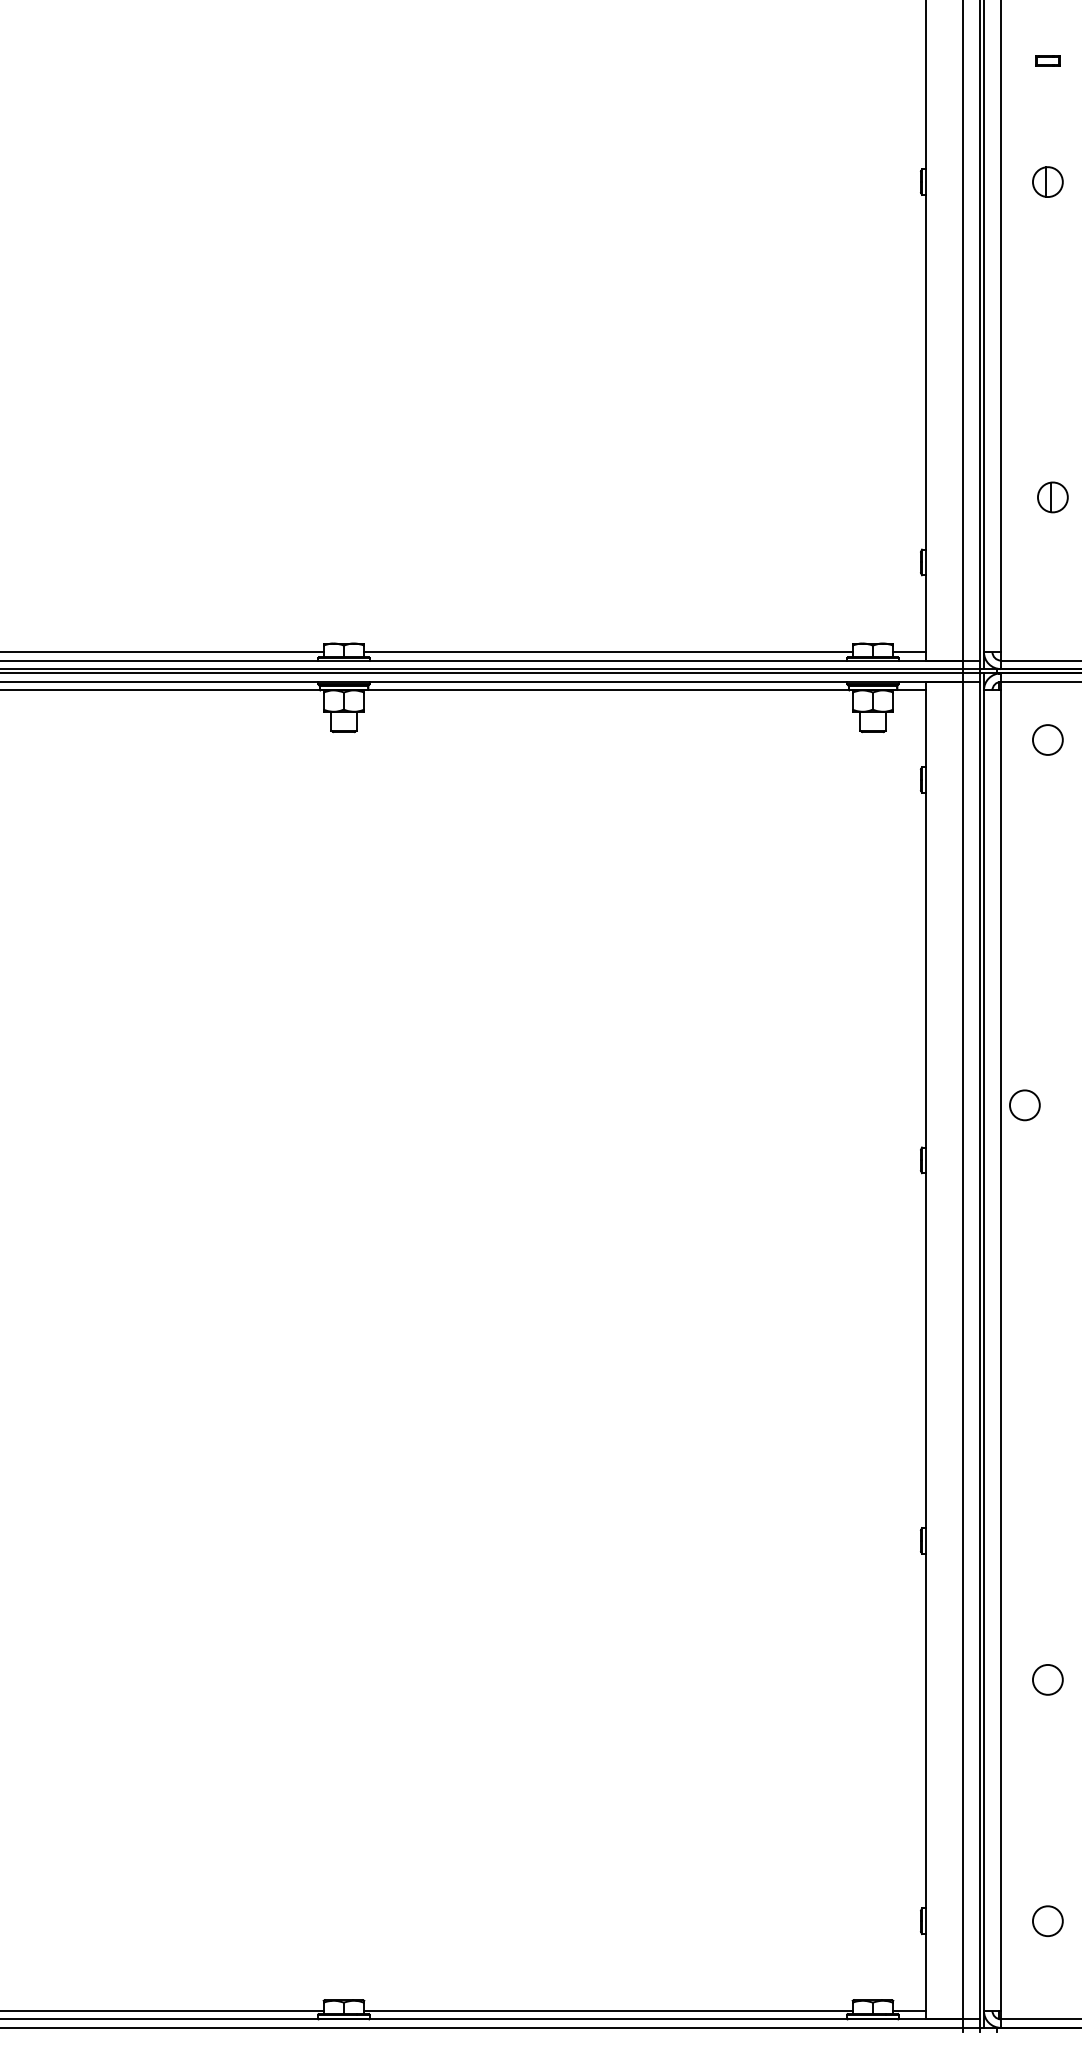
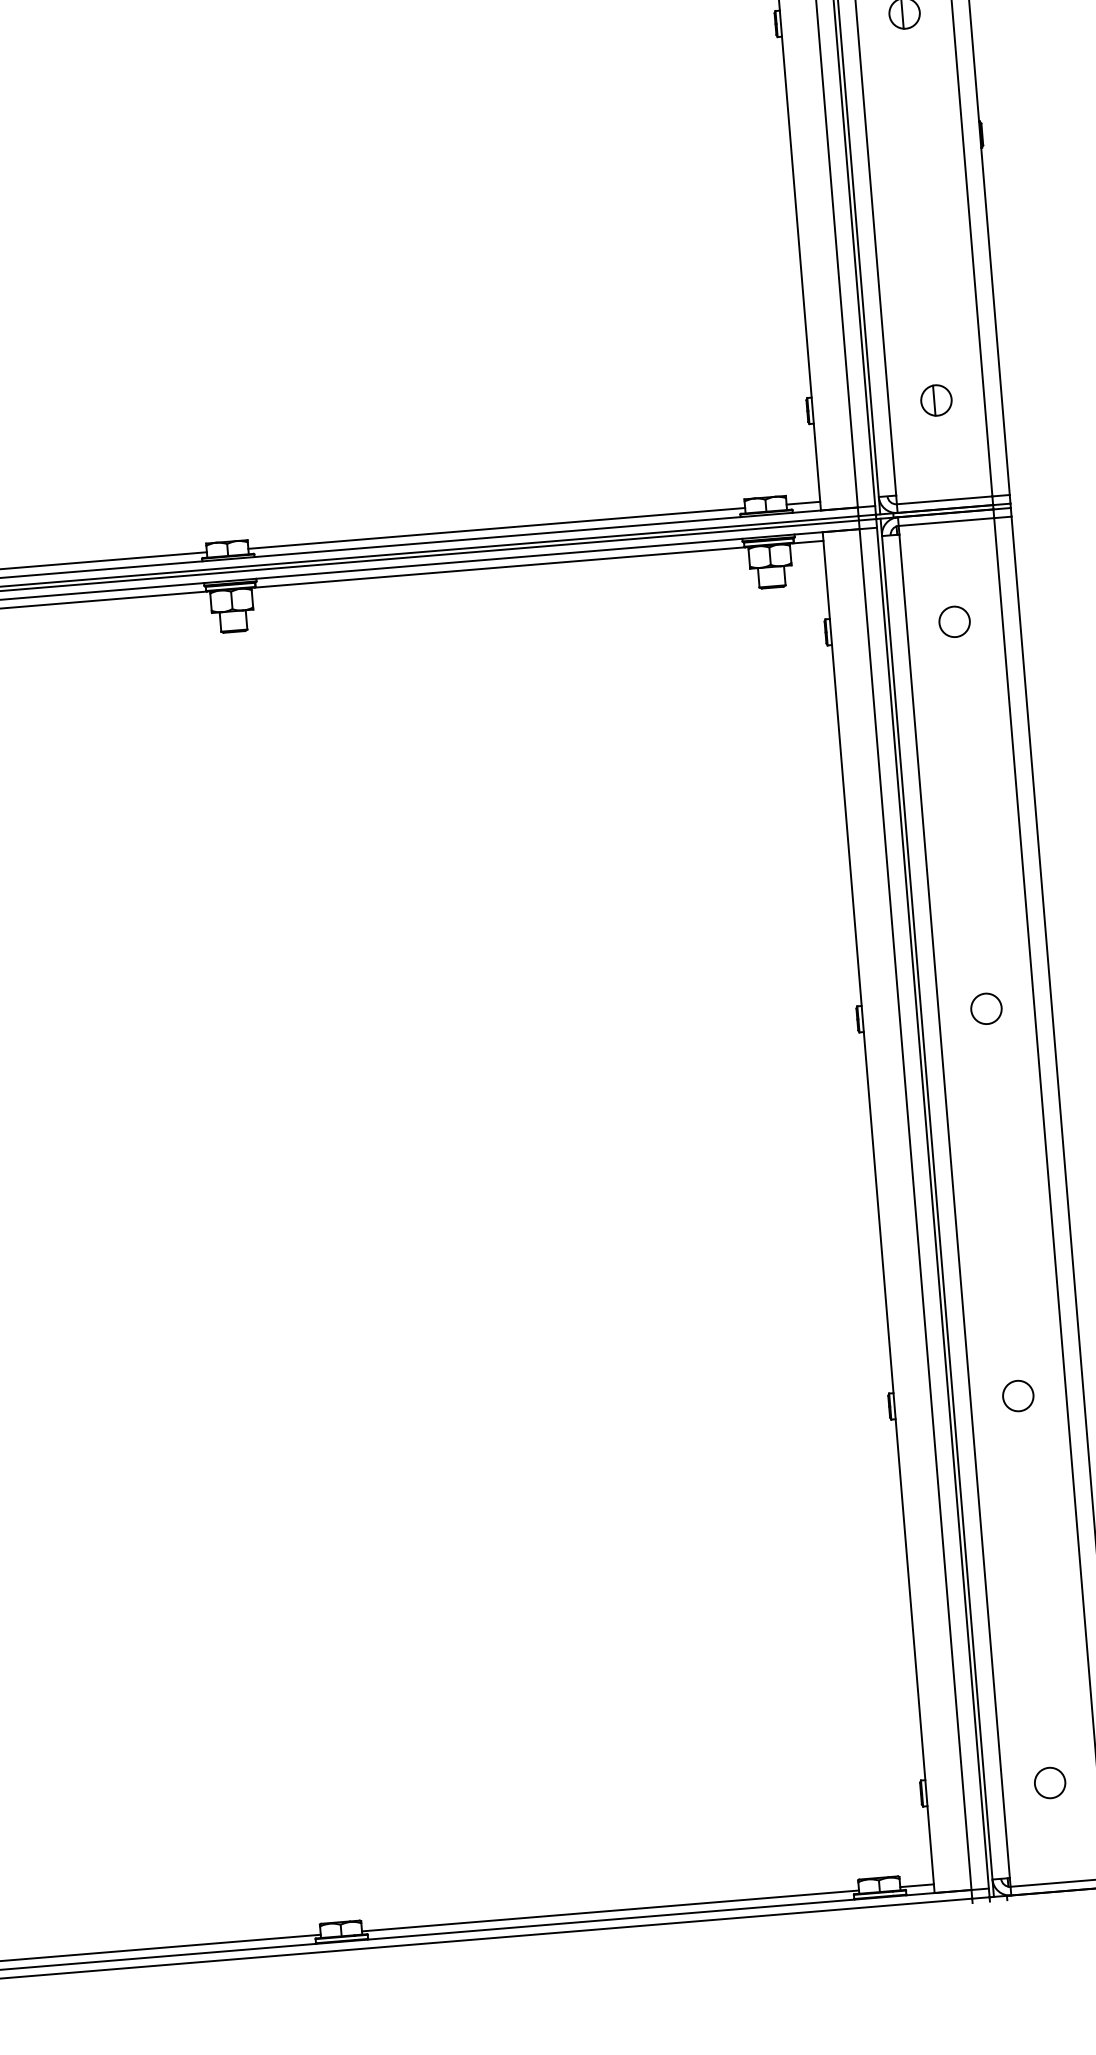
part: (1052, 497) -> (936, 400), moved
circle: (1047, 739) -> (954, 621), moved
circle: (1024, 1105) -> (986, 1009), moved
circle: (1047, 1679) -> (1017, 1395), moved

